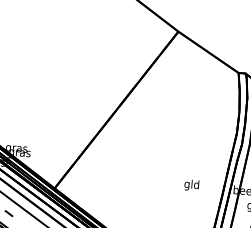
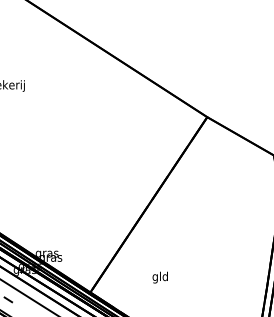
text: (191, 185) -> (159, 277), moved

